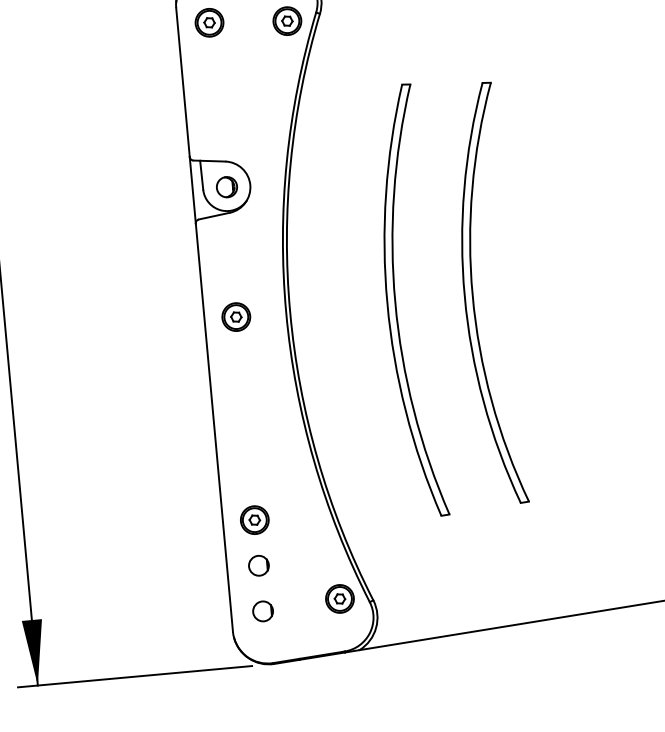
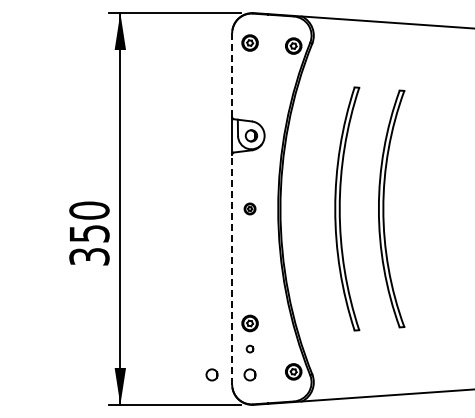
line: (183, 83) -> (232, 75), solid -> dashed
part: (235, 316) -> (249, 208), size x0.7
line: (214, 427) -> (232, 269), solid -> dashed
circle: (257, 564) -> (249, 348), size x0.6
circle: (194, 616) -> (211, 374), added

